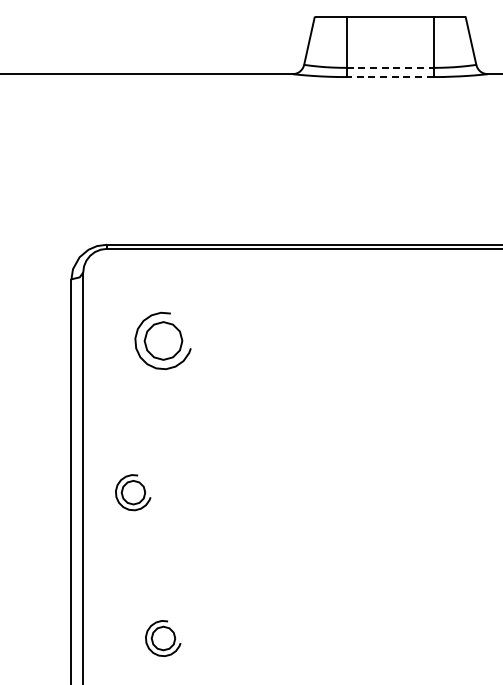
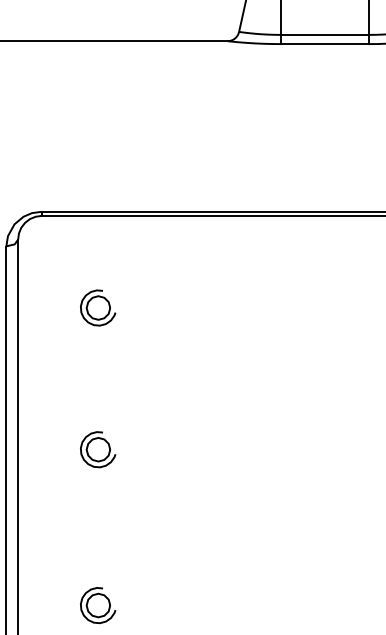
line: (390, 67) -> (325, 34), dashed -> solid
line: (390, 77) -> (325, 44), dashed -> solid
part: (163, 340) -> (98, 307), size x0.62
part: (133, 492) -> (98, 449), moved

